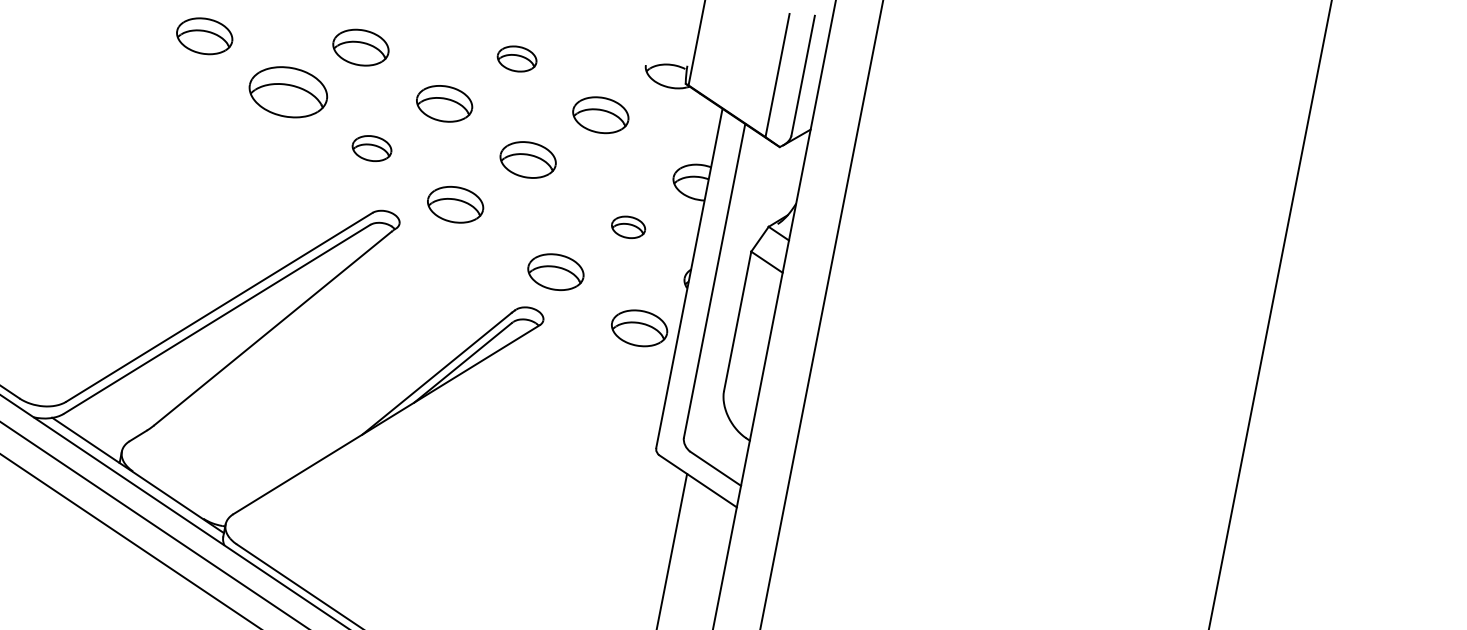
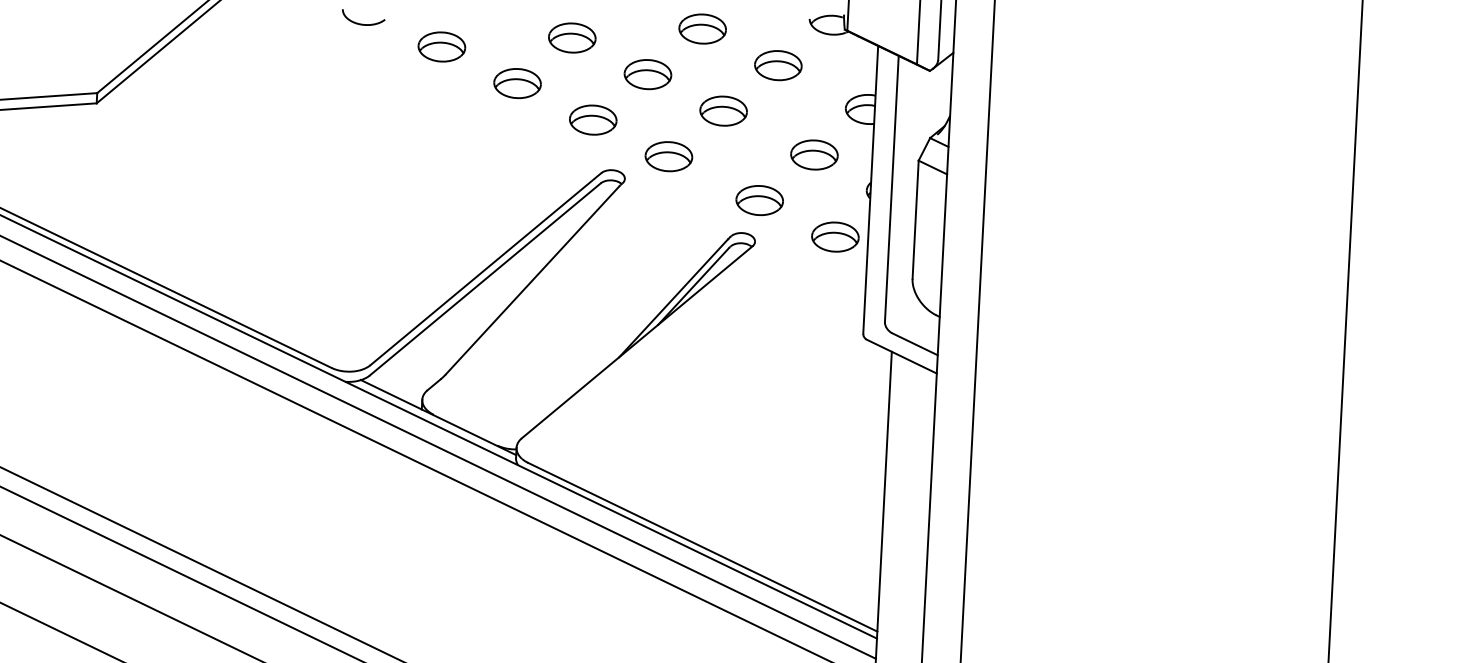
part: (517, 58) -> (702, 28), size x1.43
part: (288, 92) -> (517, 83), size x0.71
part: (372, 147) -> (593, 119), size x1.43
part: (628, 226) -> (814, 154), size x1.67

